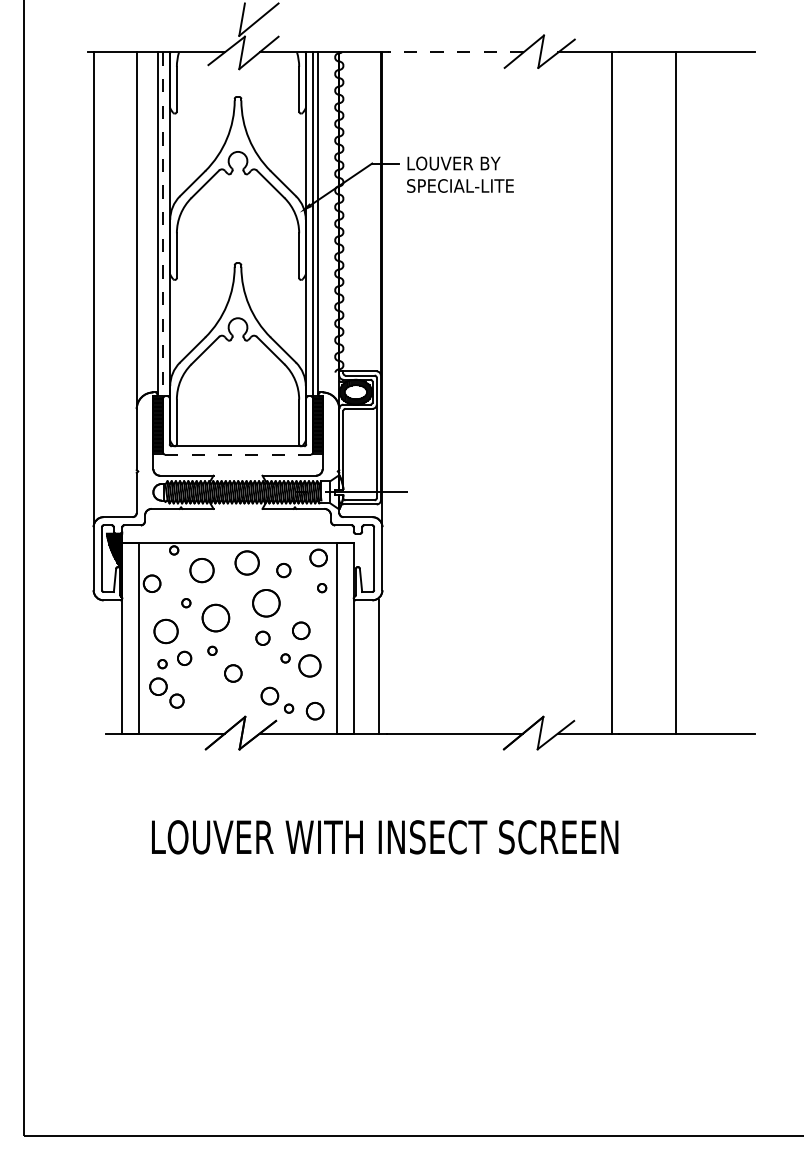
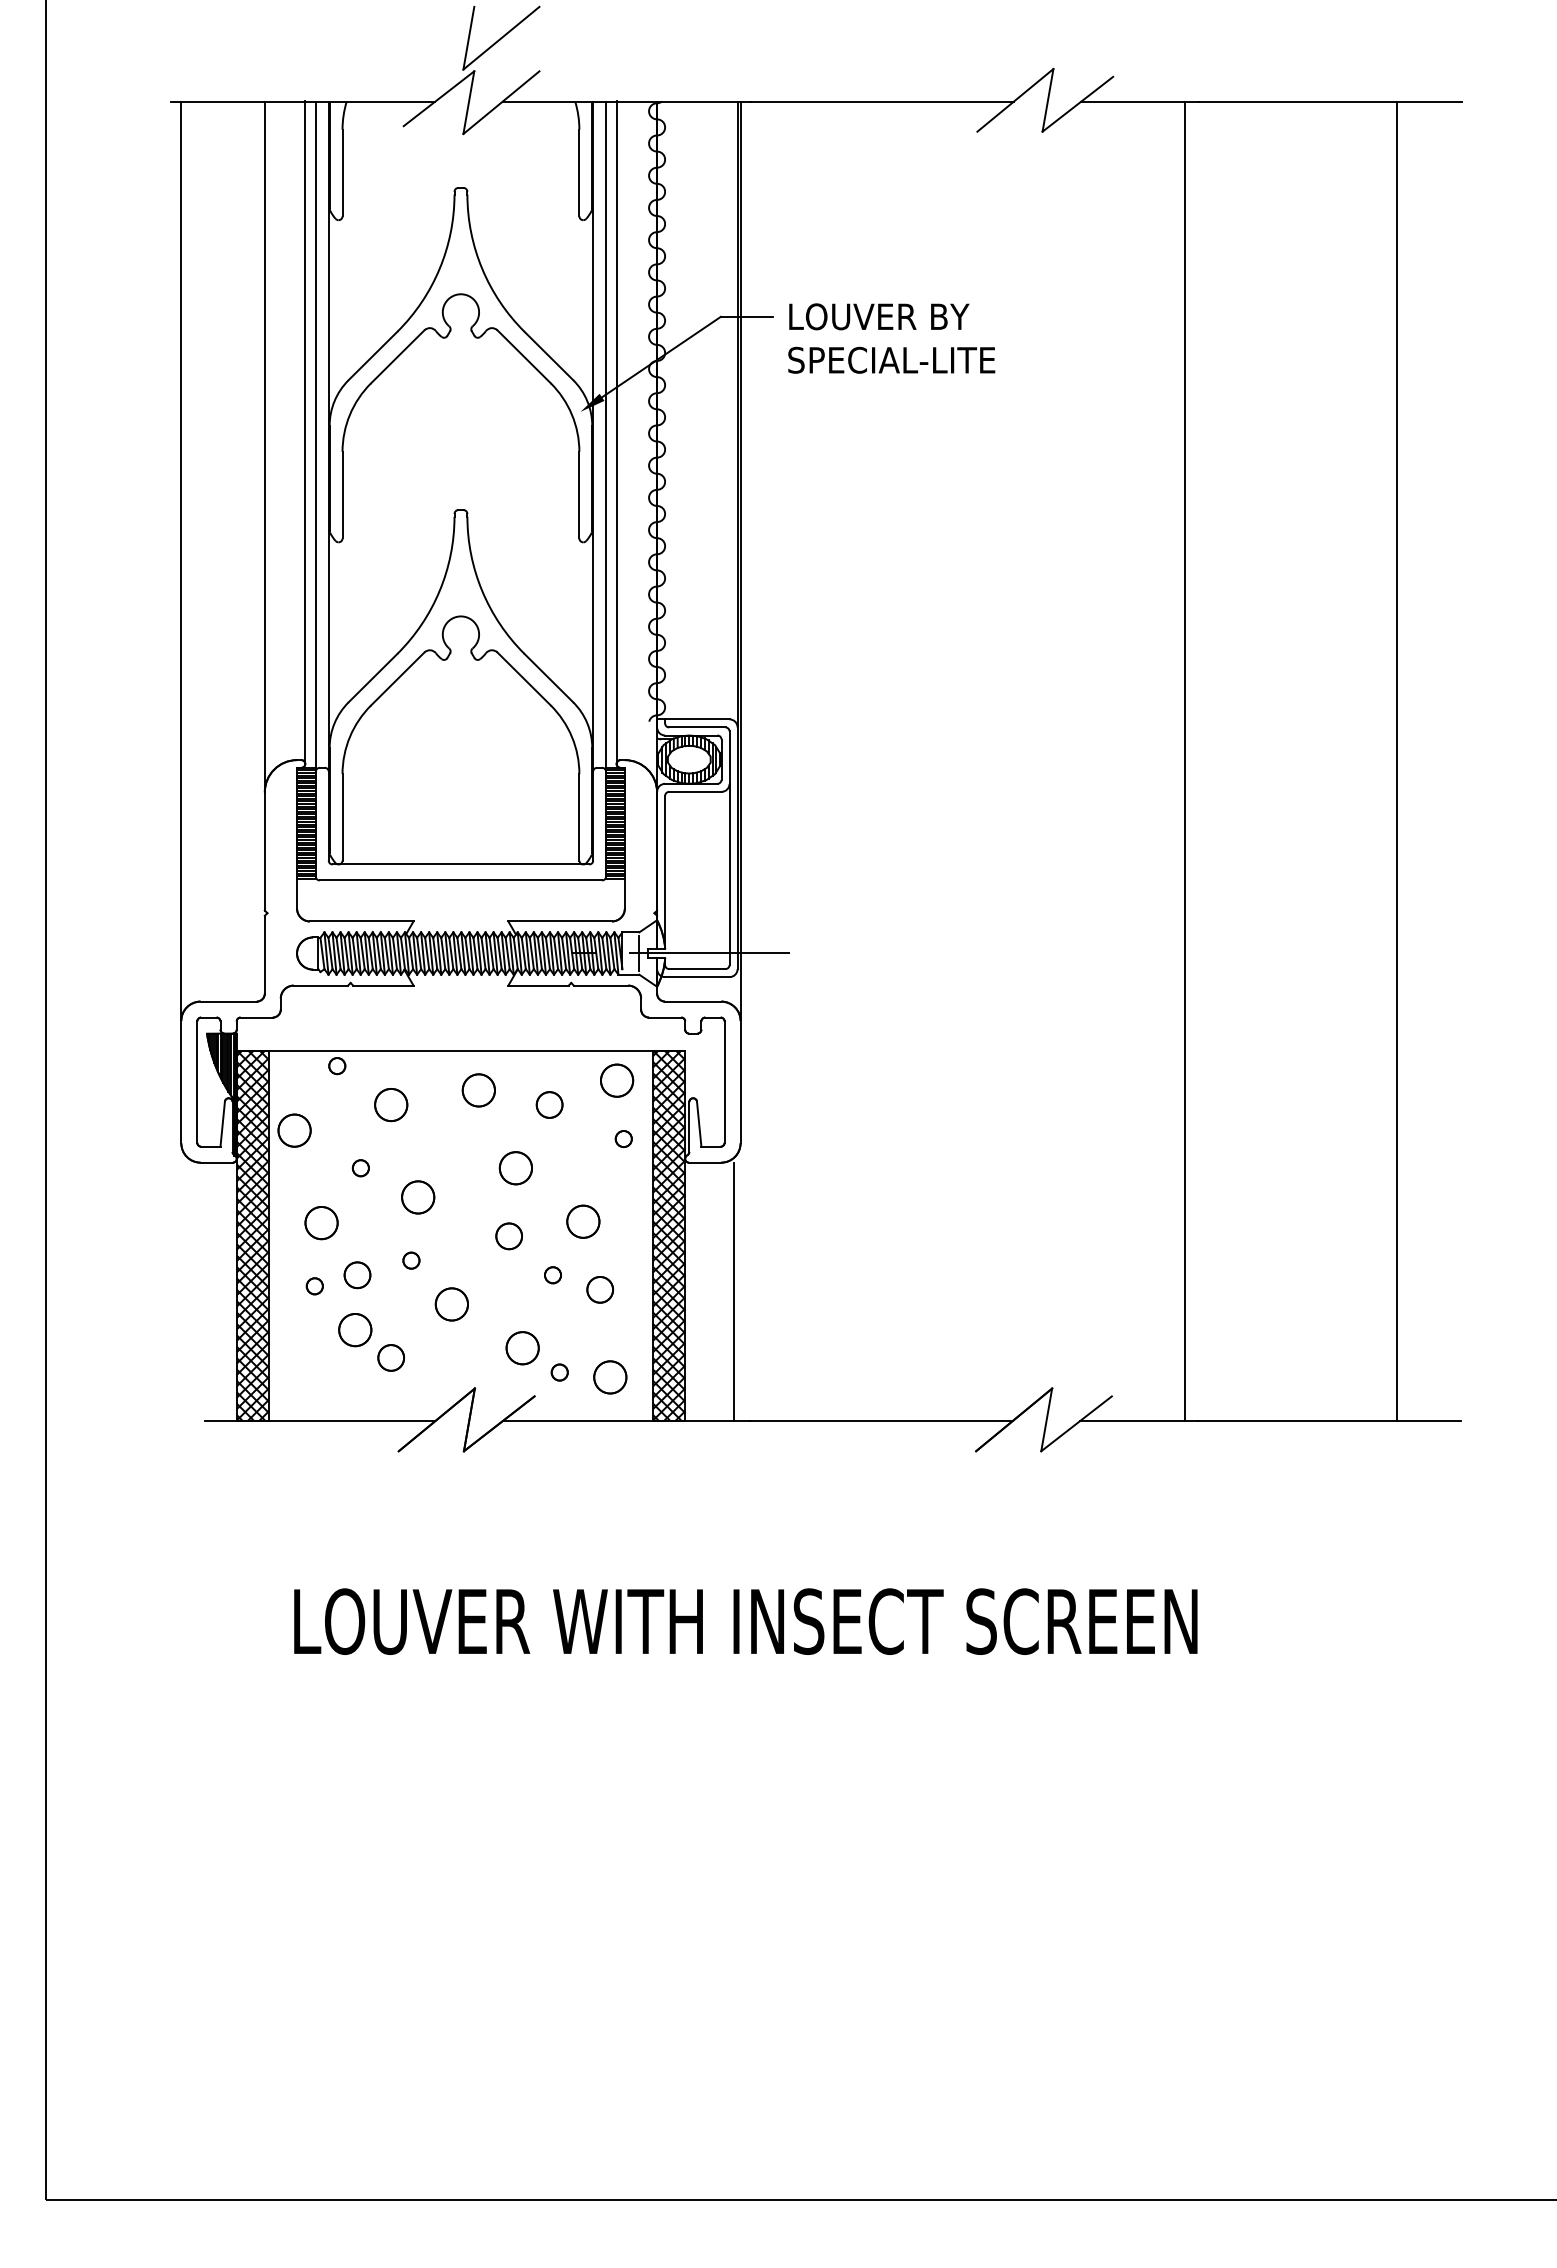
line: (455, 52) -> (882, 101), dashed -> solid
line: (163, 225) -> (316, 436), dashed -> solid
line: (676, 392) -> (1397, 760), moved
line: (238, 454) -> (461, 880), dashed -> solid
part: (247, 562) -> (479, 1089), size x0.71
part: (201, 570) -> (390, 1104), size x0.71
part: (266, 602) -> (516, 1166), size x0.62
part: (215, 618) -> (417, 1197), size x0.62
part: (165, 631) -> (320, 1223), size x0.71
hatch: (130, 637) -> (252, 1234), added
hatch: (345, 637) -> (669, 1234), added
circle: (309, 665) -> (599, 1288), size x0.62
part: (166, 692) -> (370, 1341), moved

